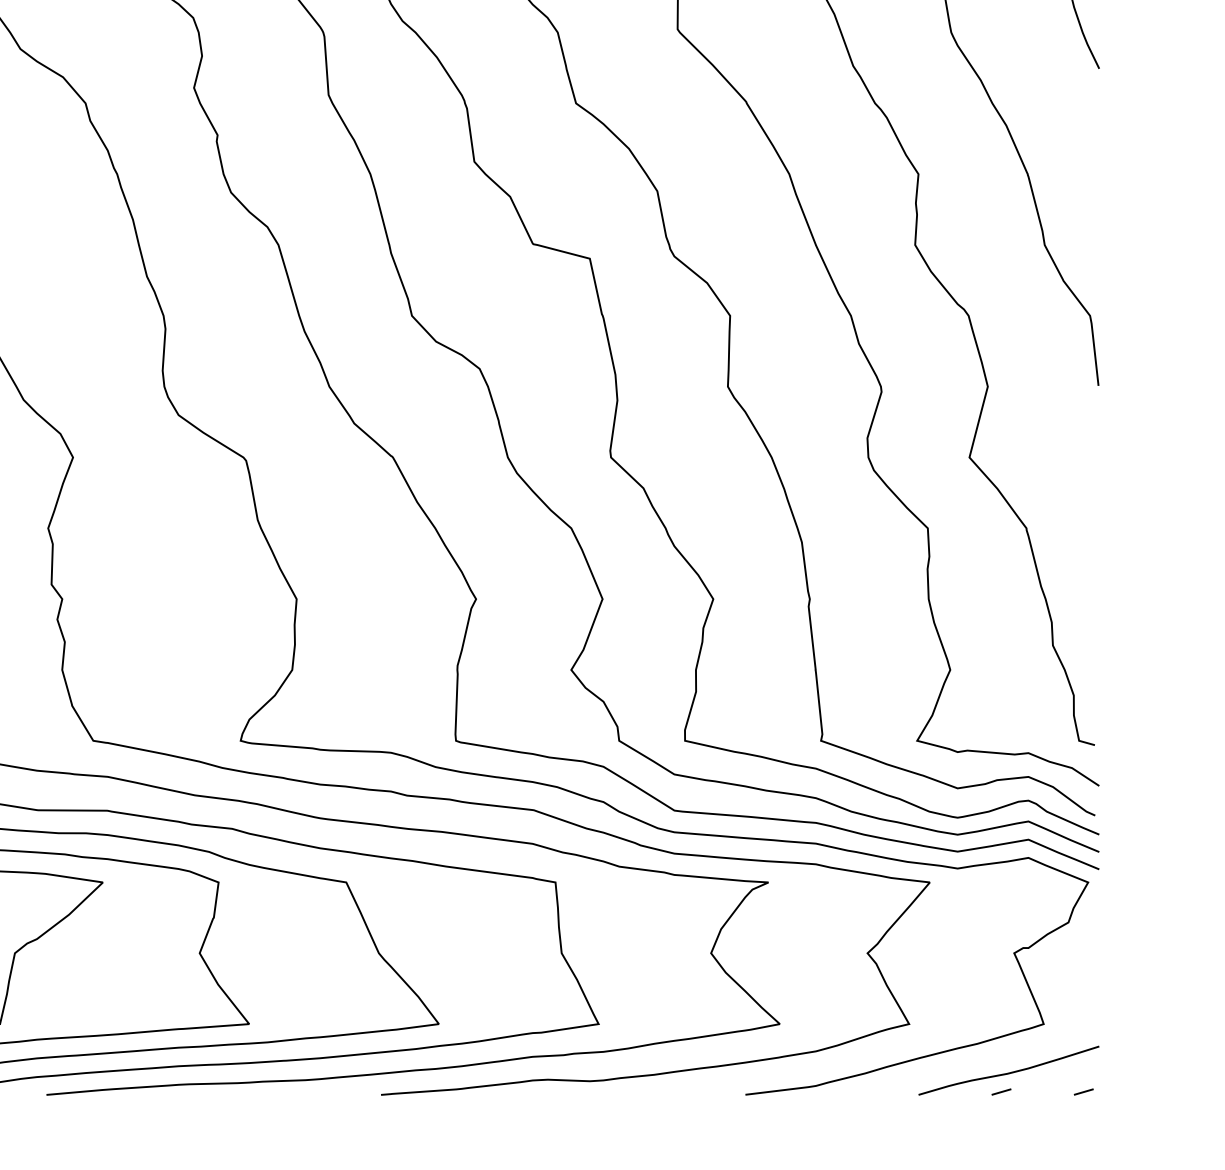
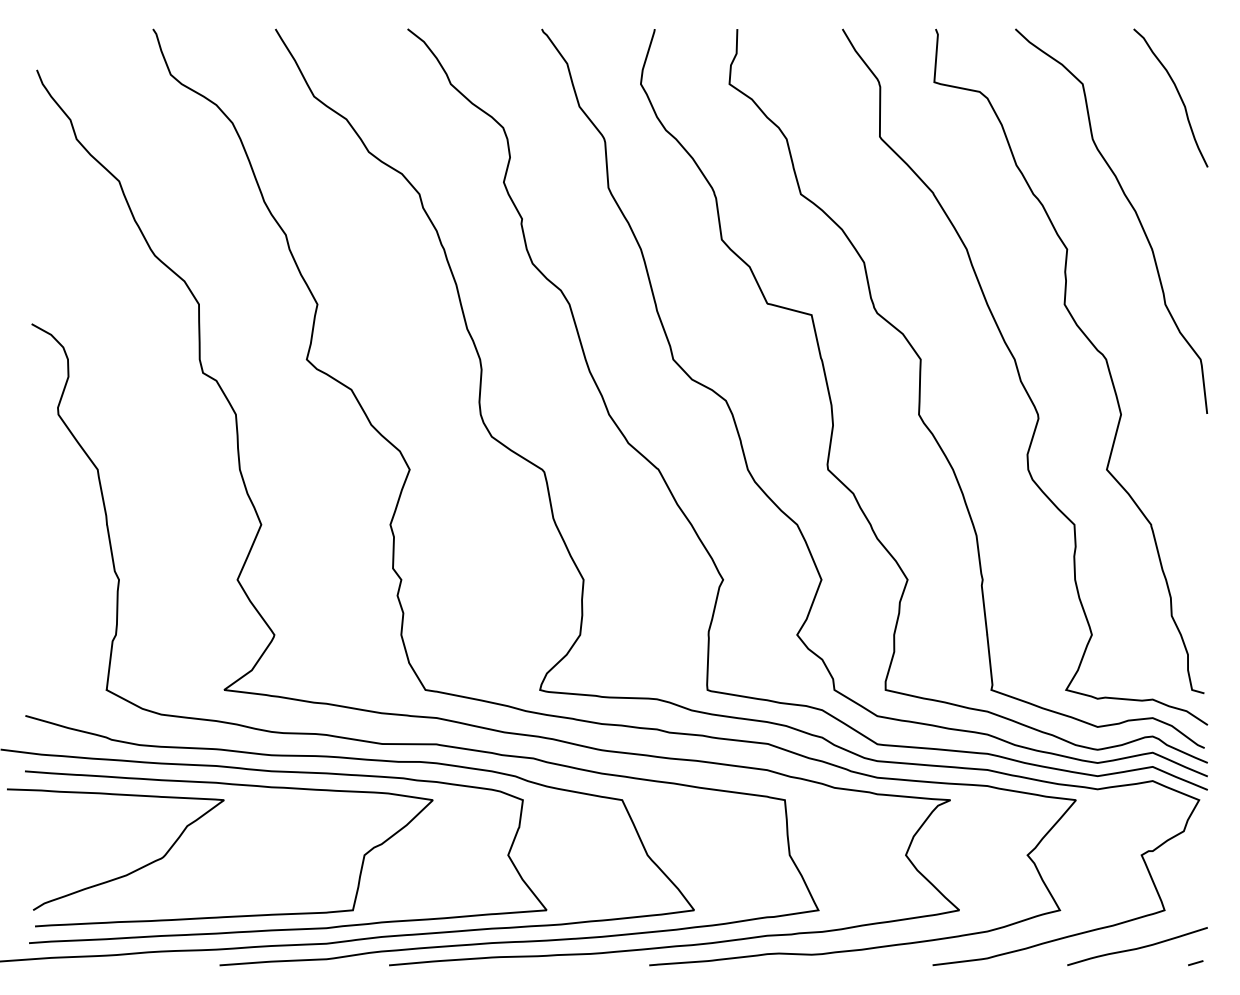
line: (1001, 1092) -> (1131, 963), removed

